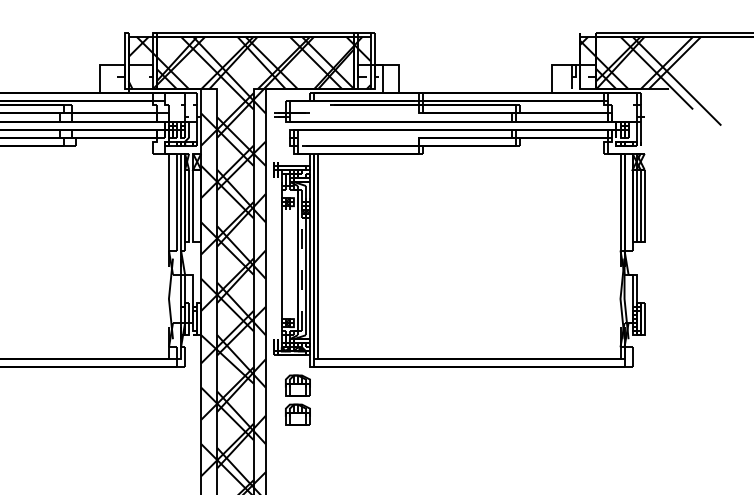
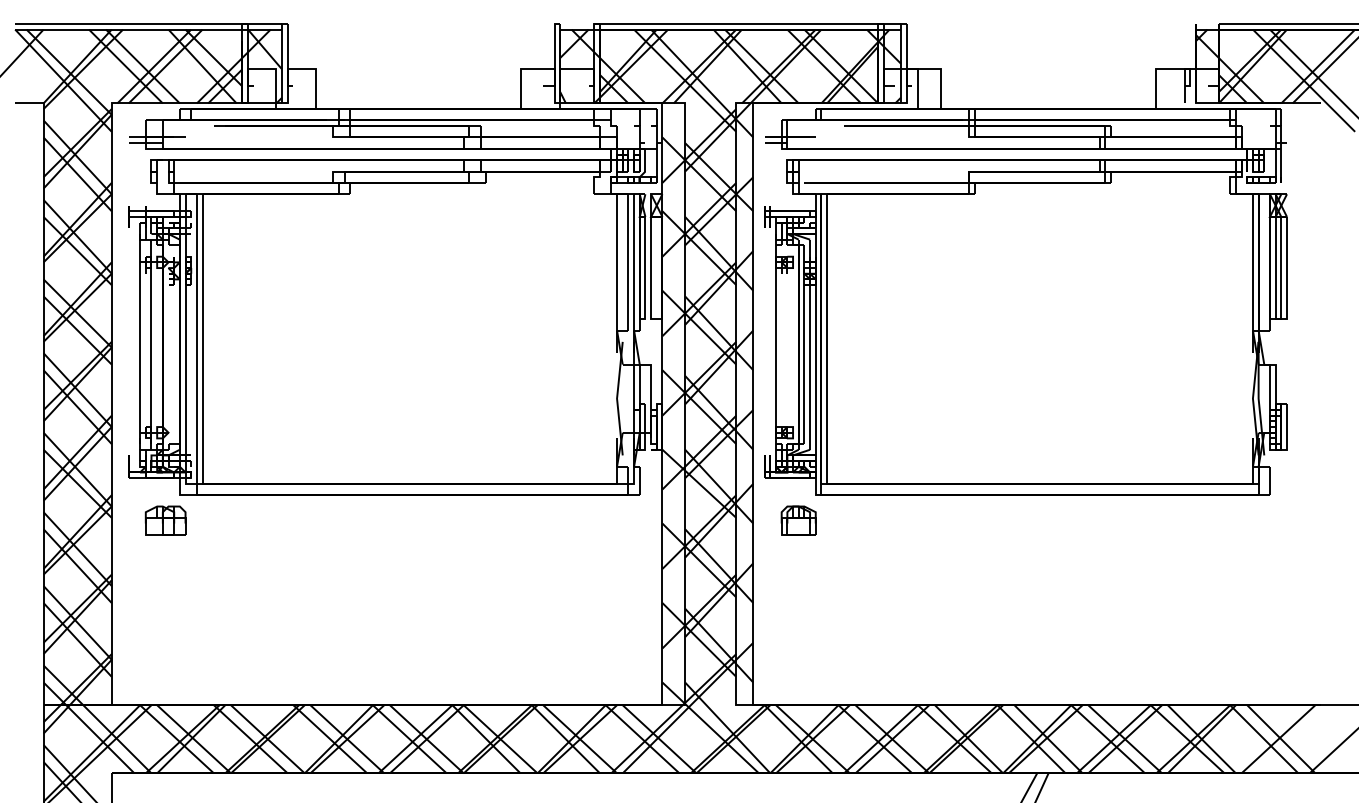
line: (302, 274) -> (804, 364), dashed -> solid
part: (297, 414) -> (798, 561), removed

